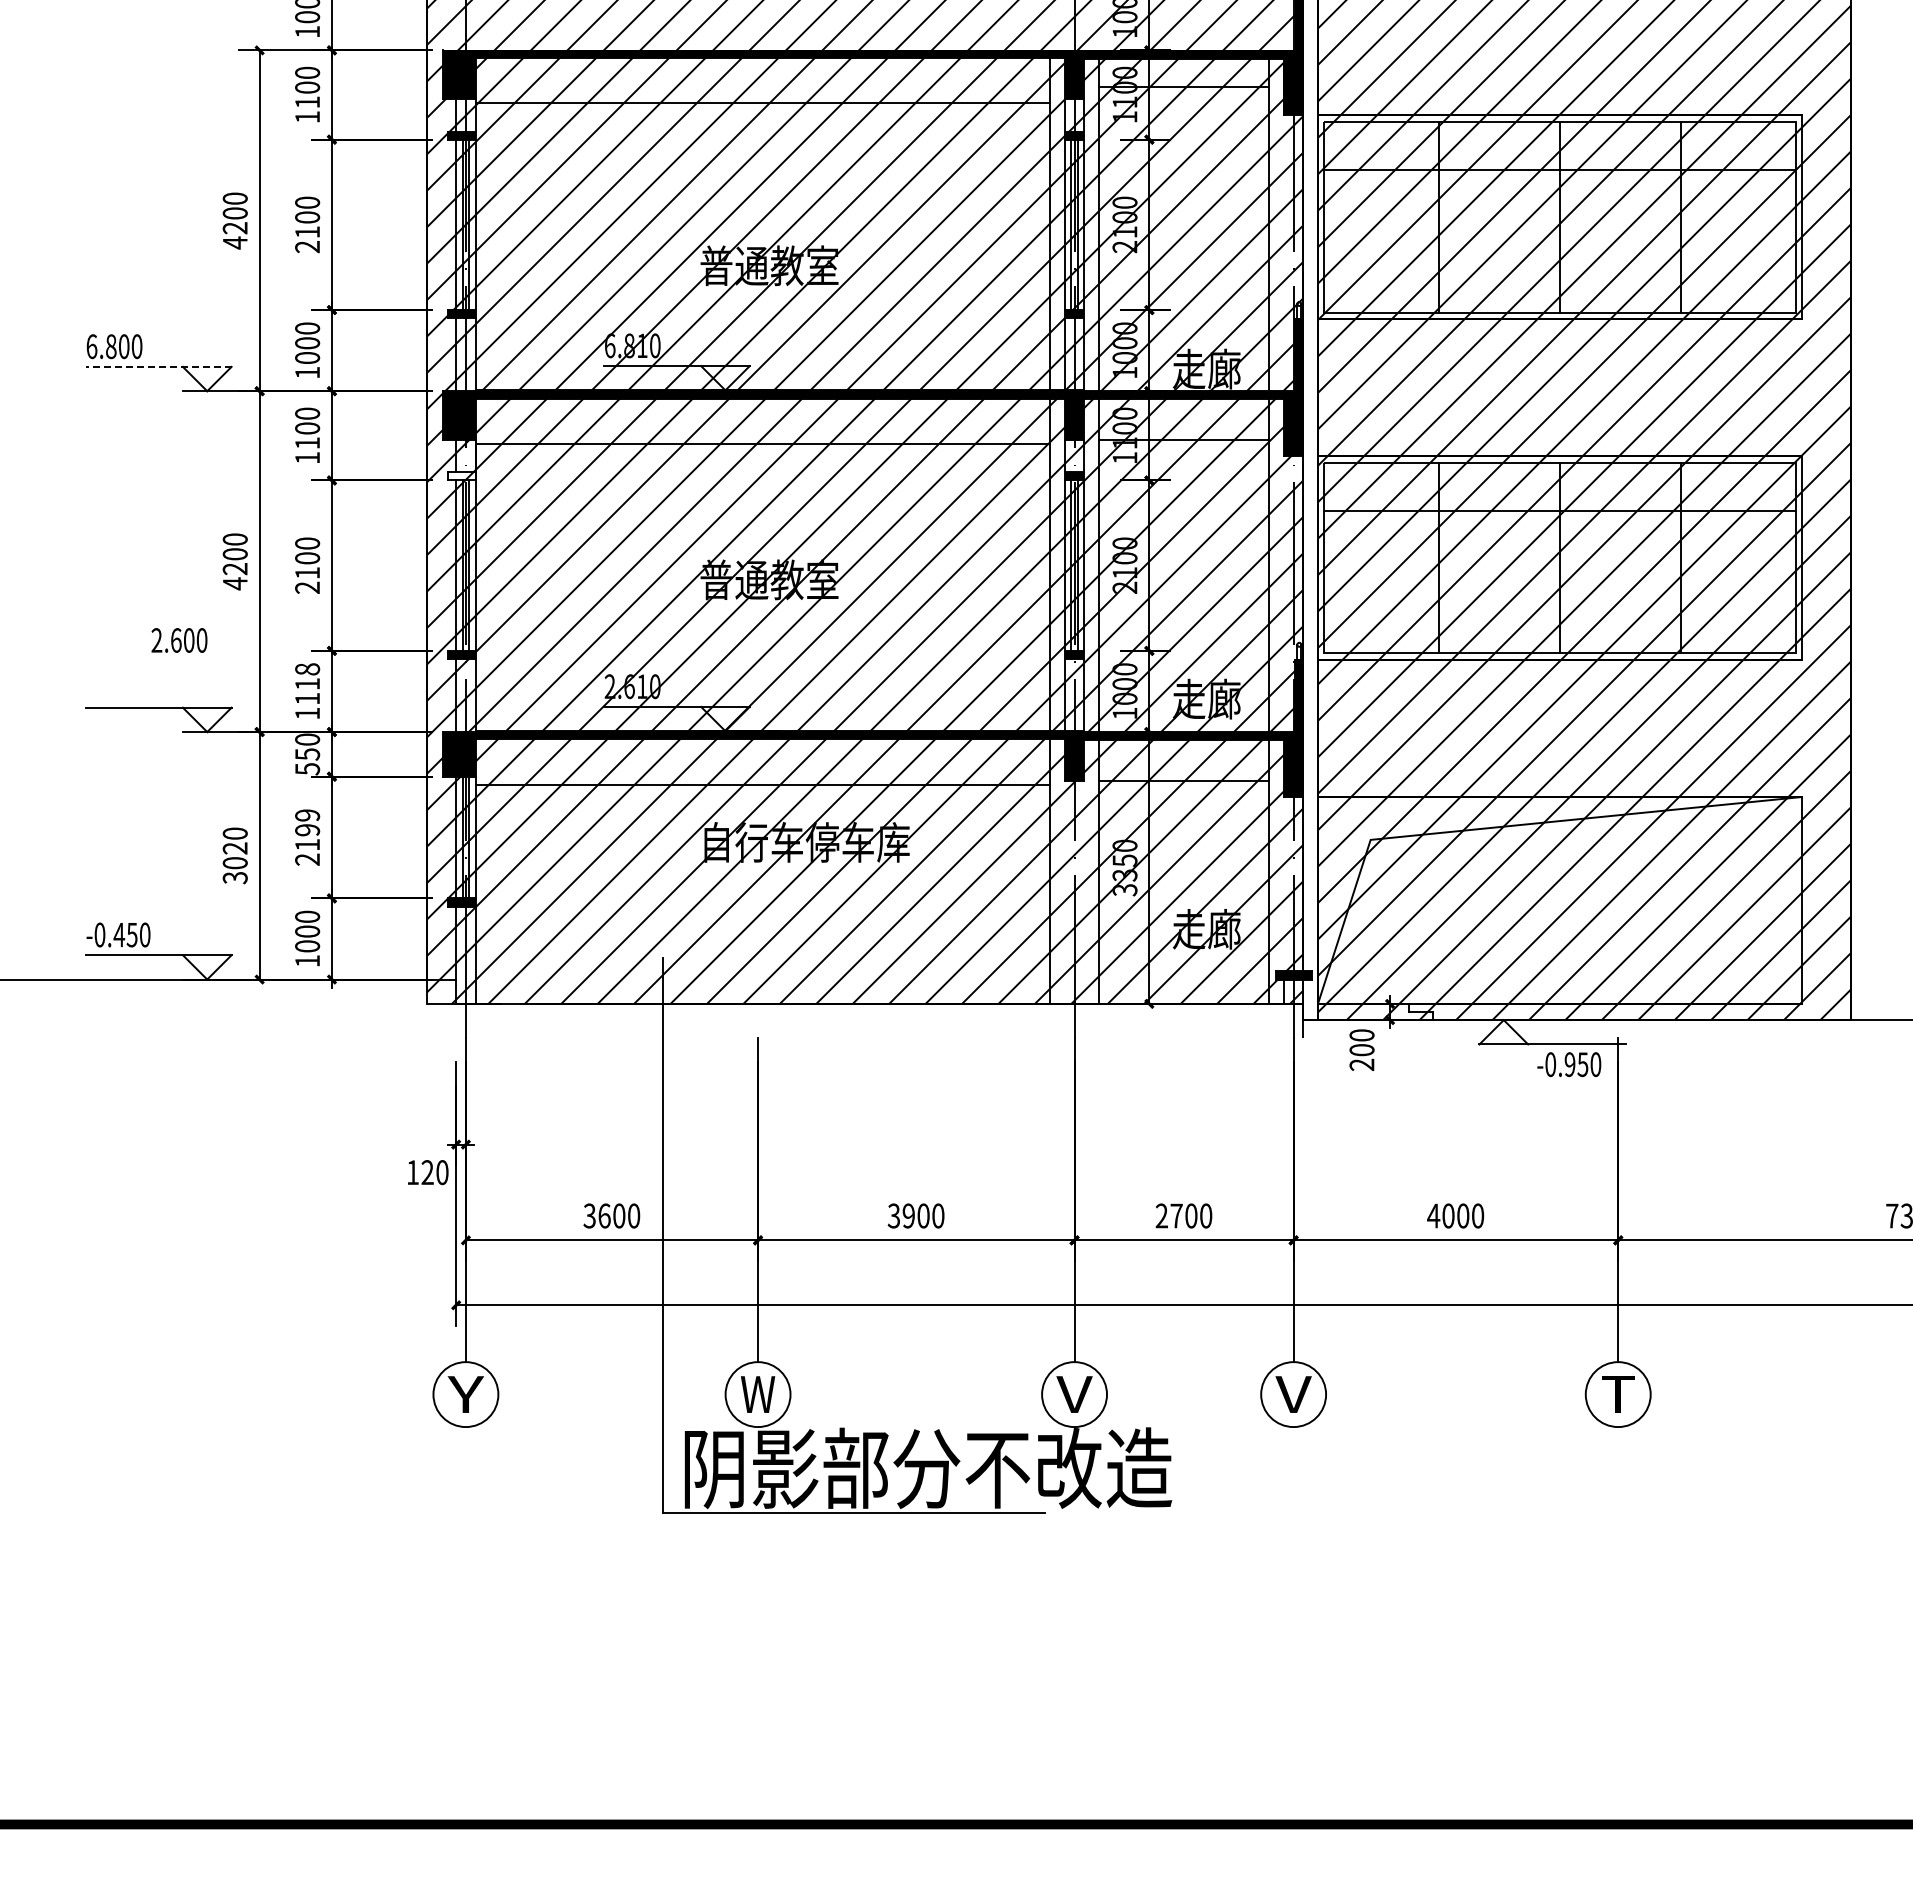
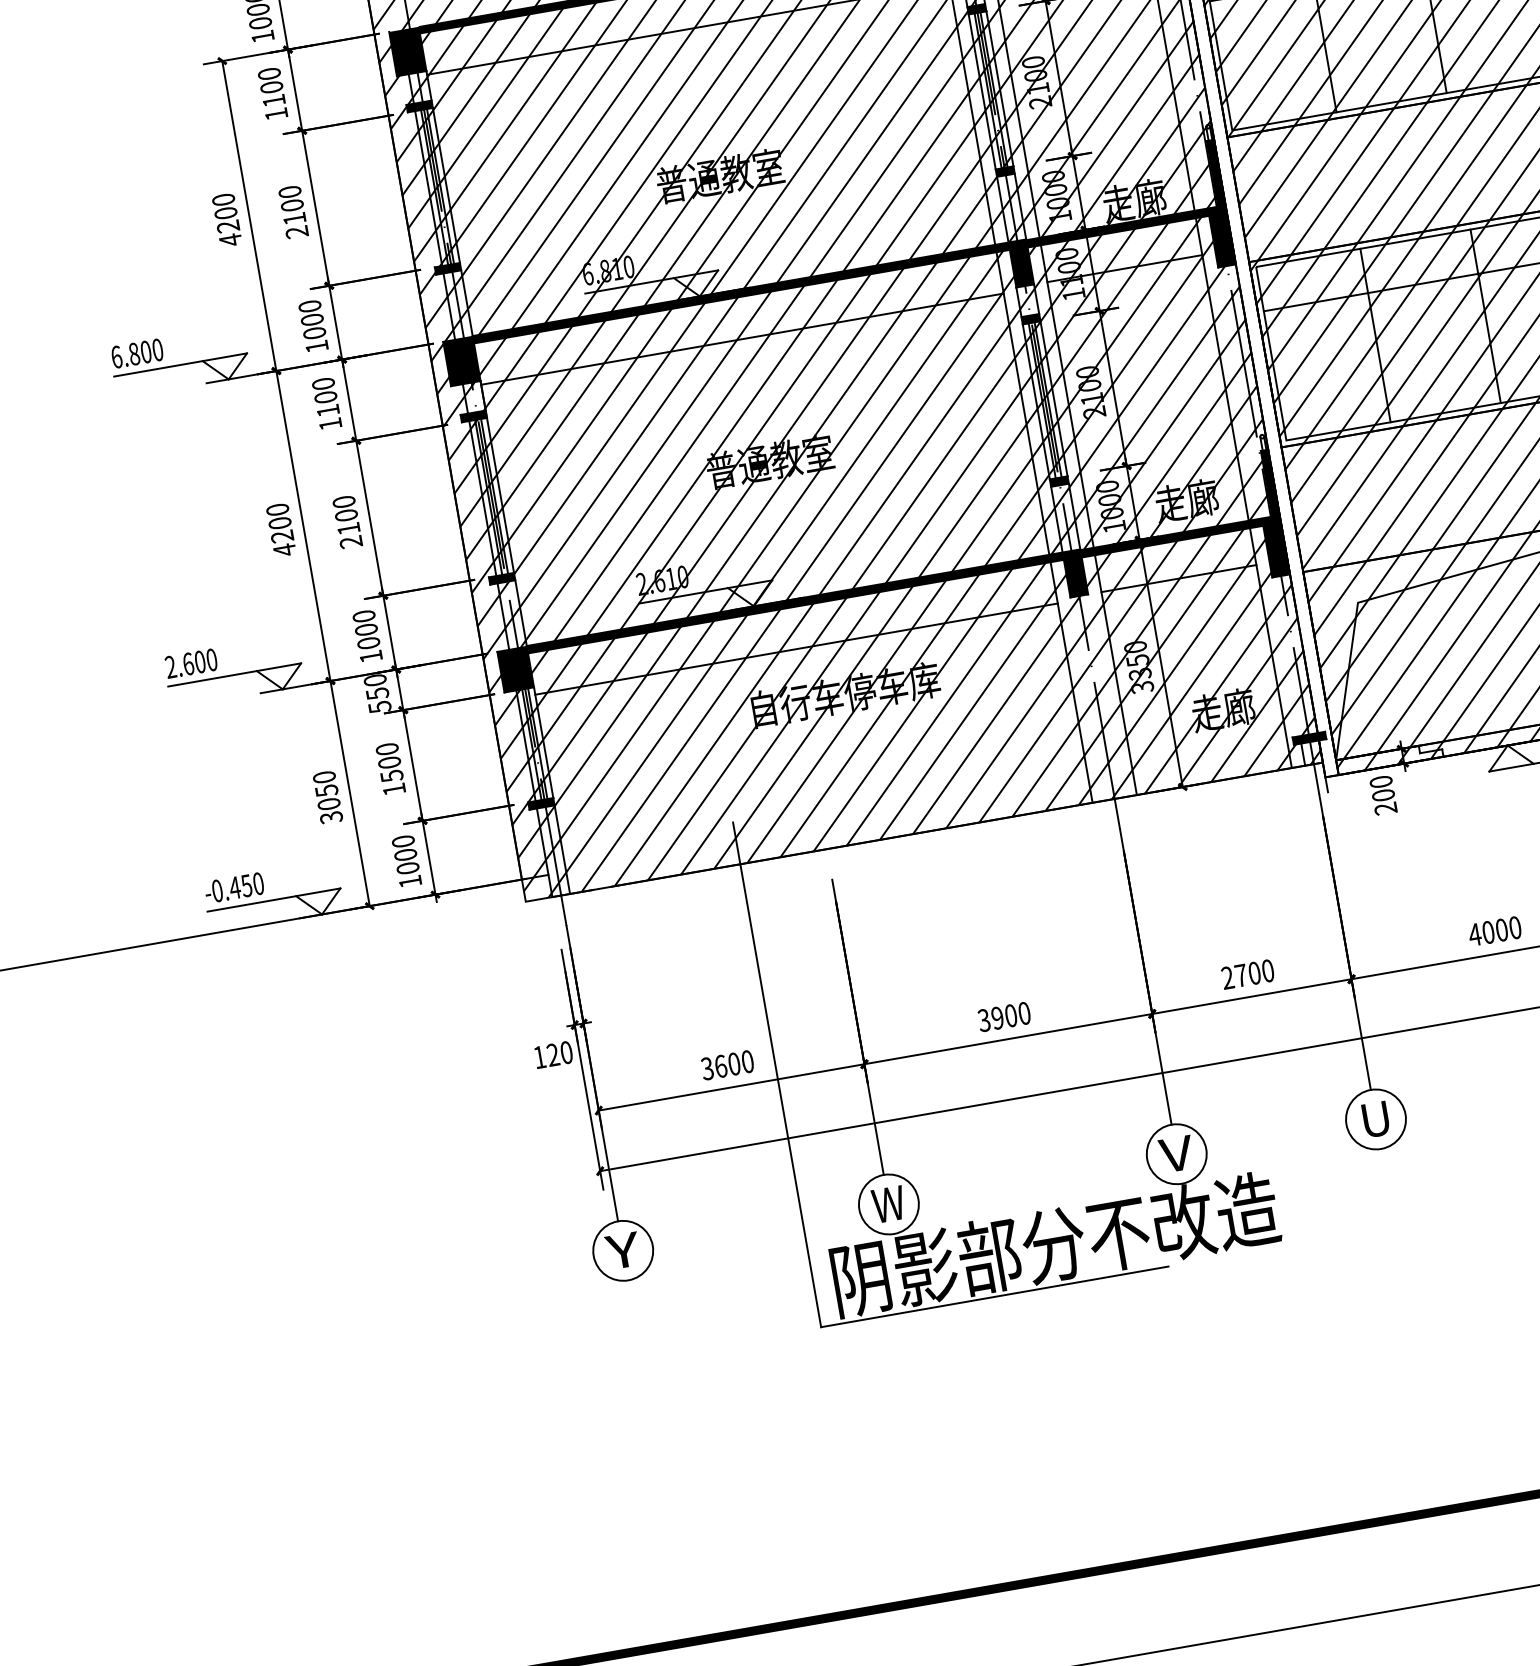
line: (158, 366) -> (180, 364), dashed -> solid
fill: (461, 476) -> (473, 416), added
text: (179, 640) -> (191, 663), moved
text: (307, 683) -> (366, 629), 1118 -> 1000
text: (307, 837) -> (390, 769), 2199 -> 1500
text: (234, 848) -> (326, 790), 3020 -> 3050
text: (1293, 1394) -> (1375, 1119), V -> U

